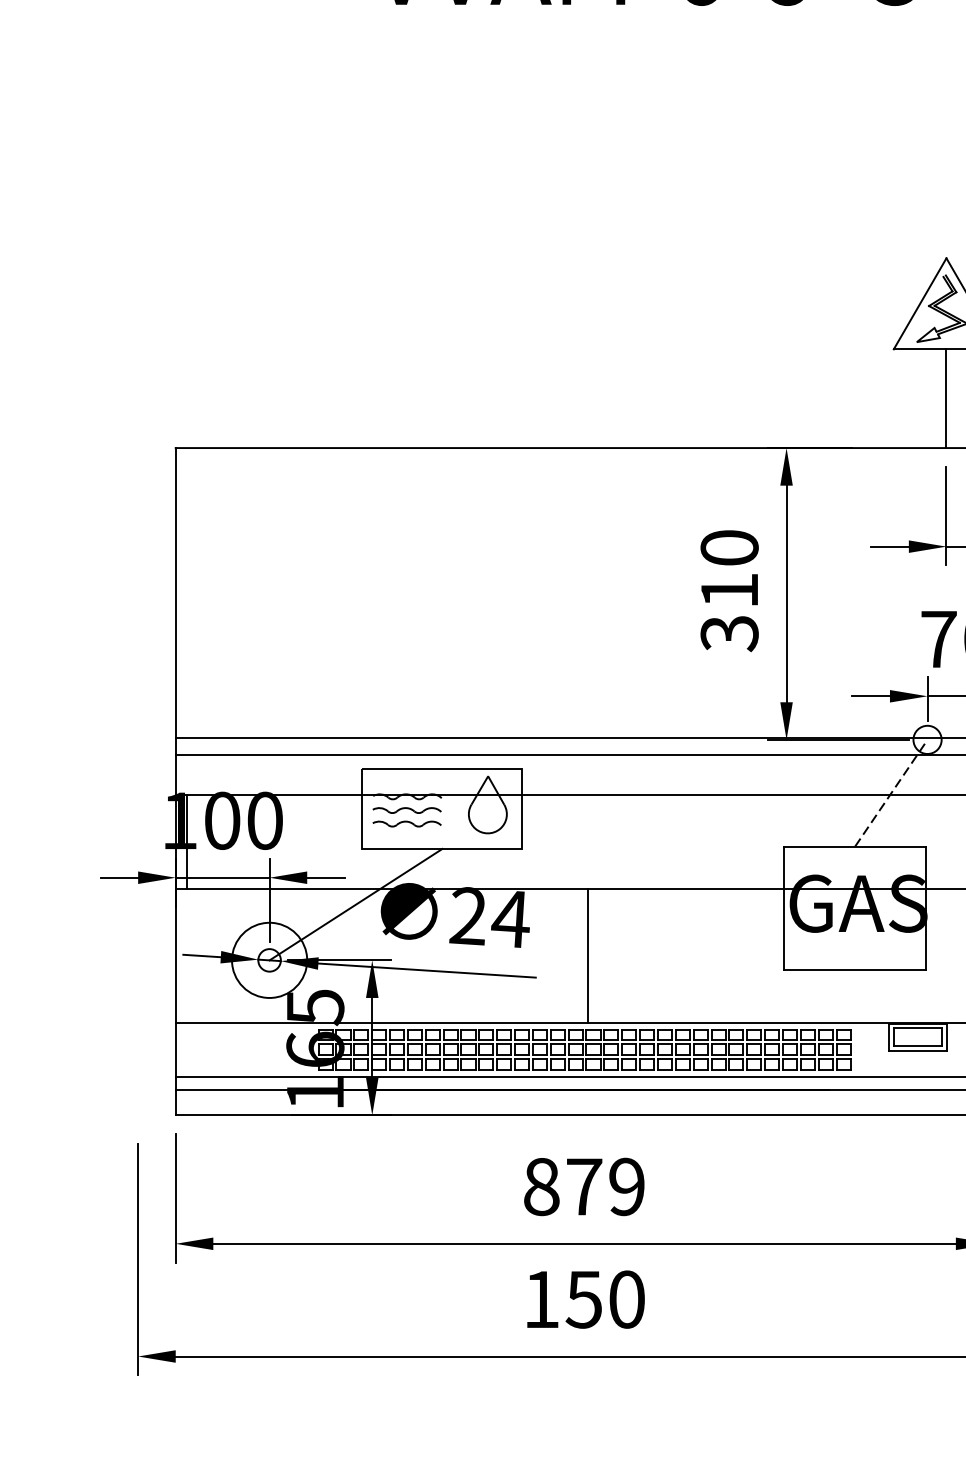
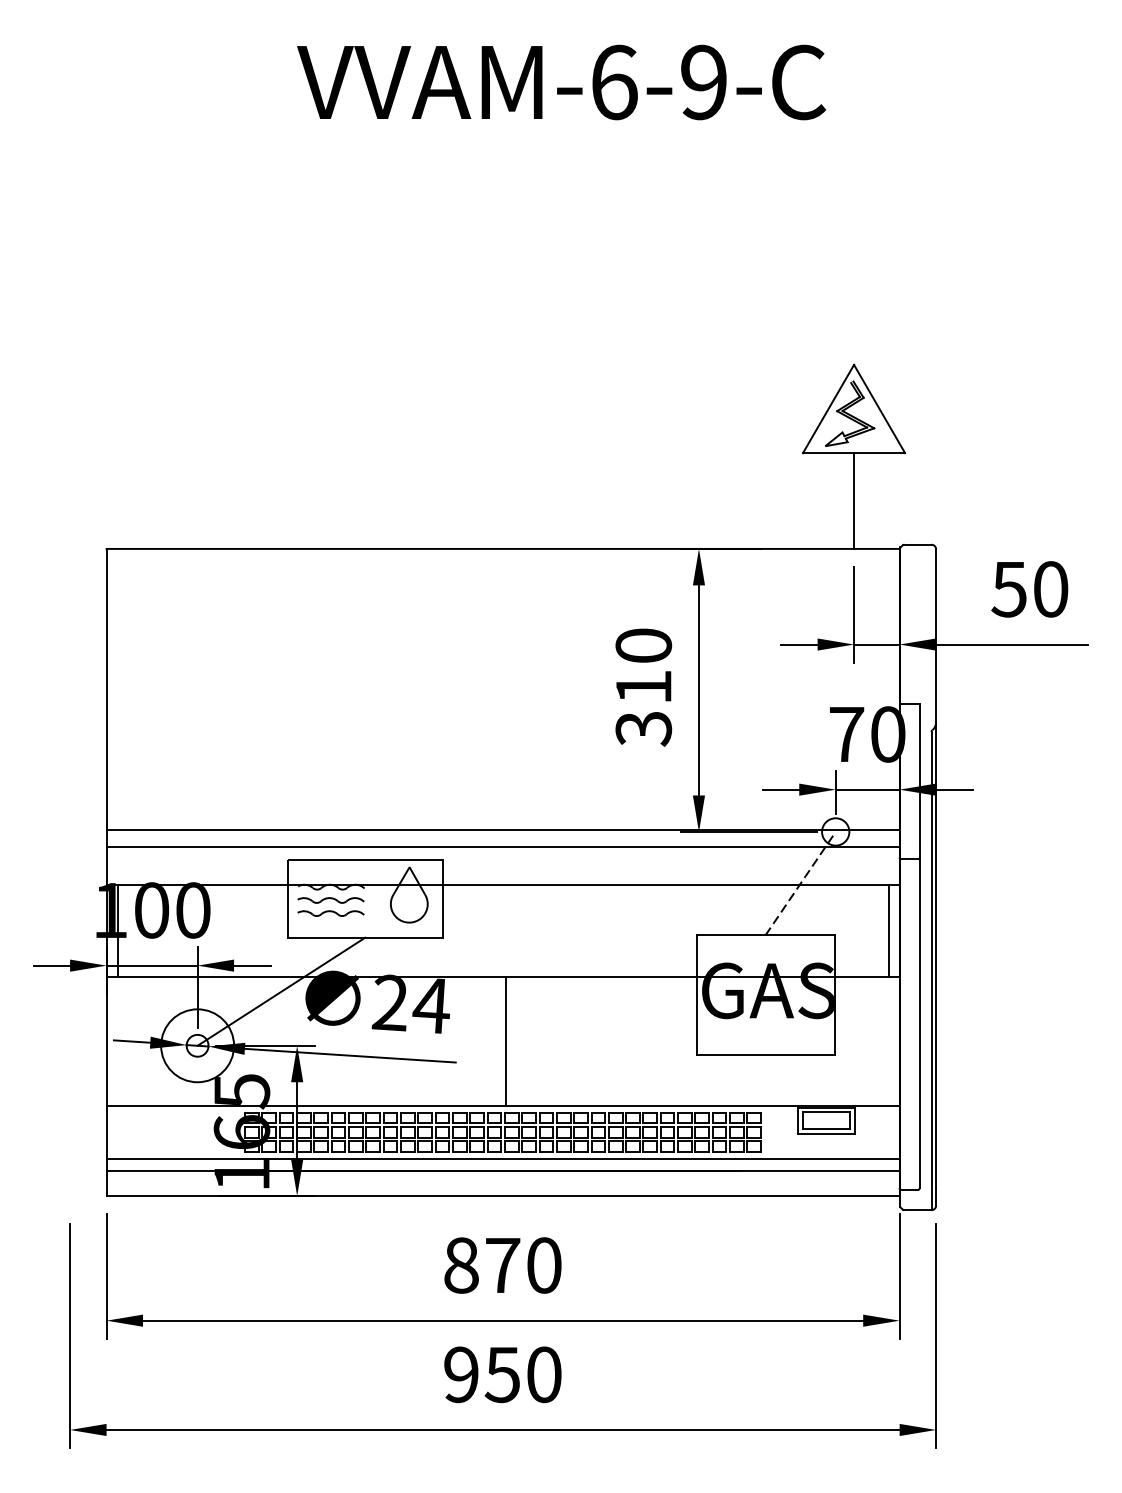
text: (627, 1186) -> (544, 1265), 879 -> 870
text: (541, 1299) -> (461, 1374), 150 -> 950

